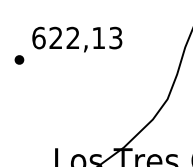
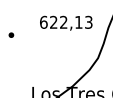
text: (77, 38) -> (66, 22), moved

